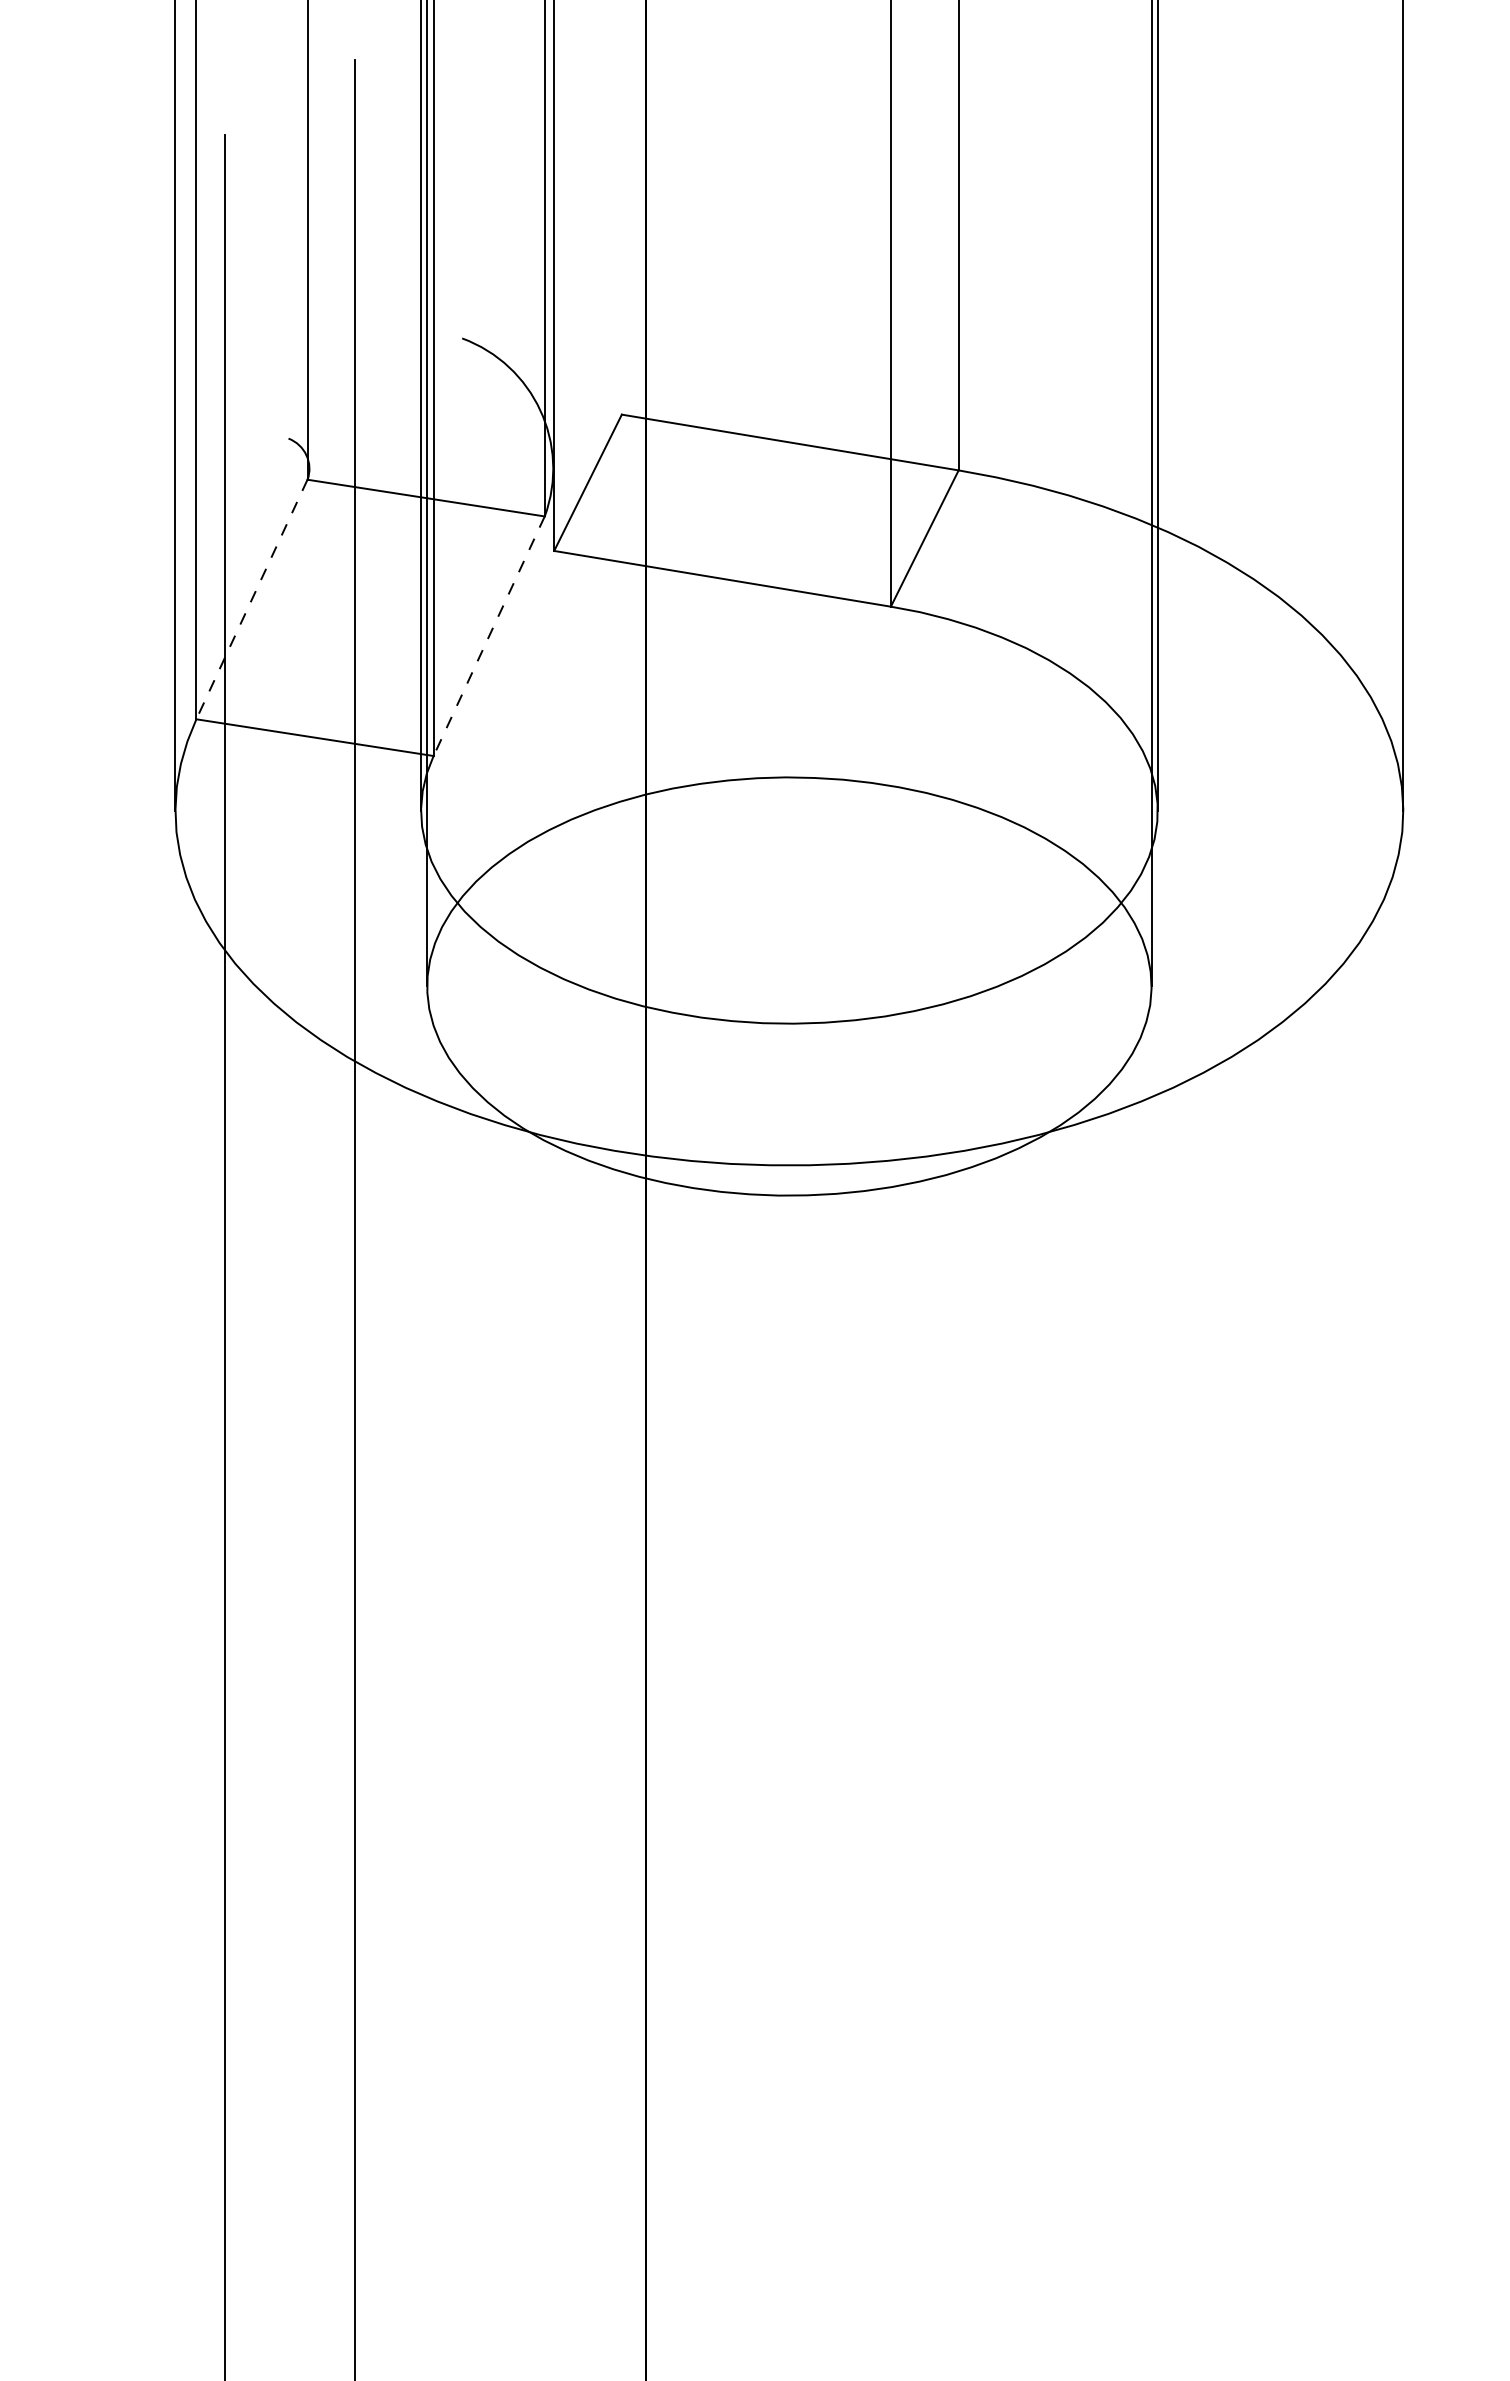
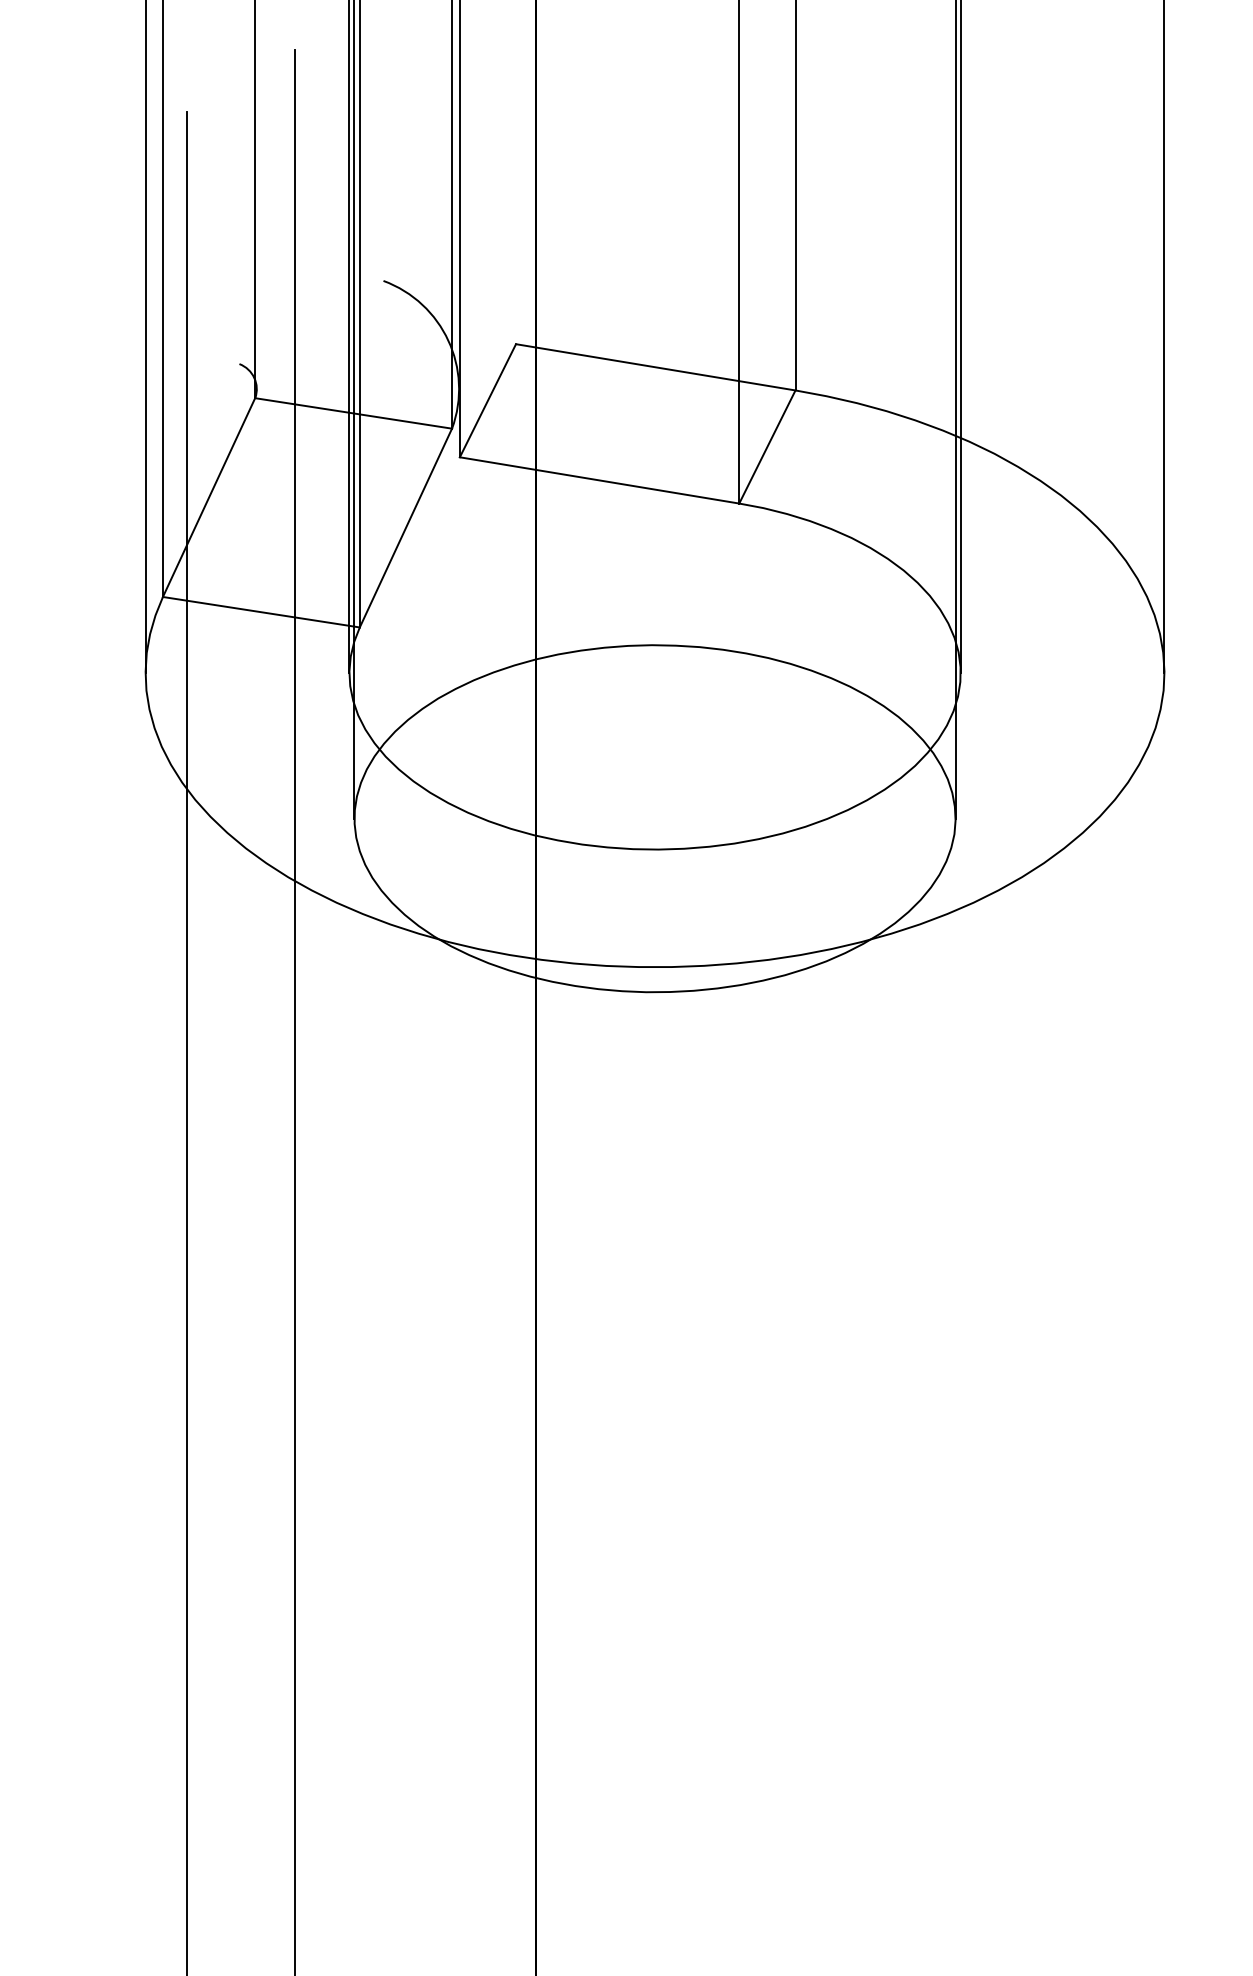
line: (251, 599) -> (208, 497), dashed -> solid
line: (488, 636) -> (405, 528), dashed -> solid

